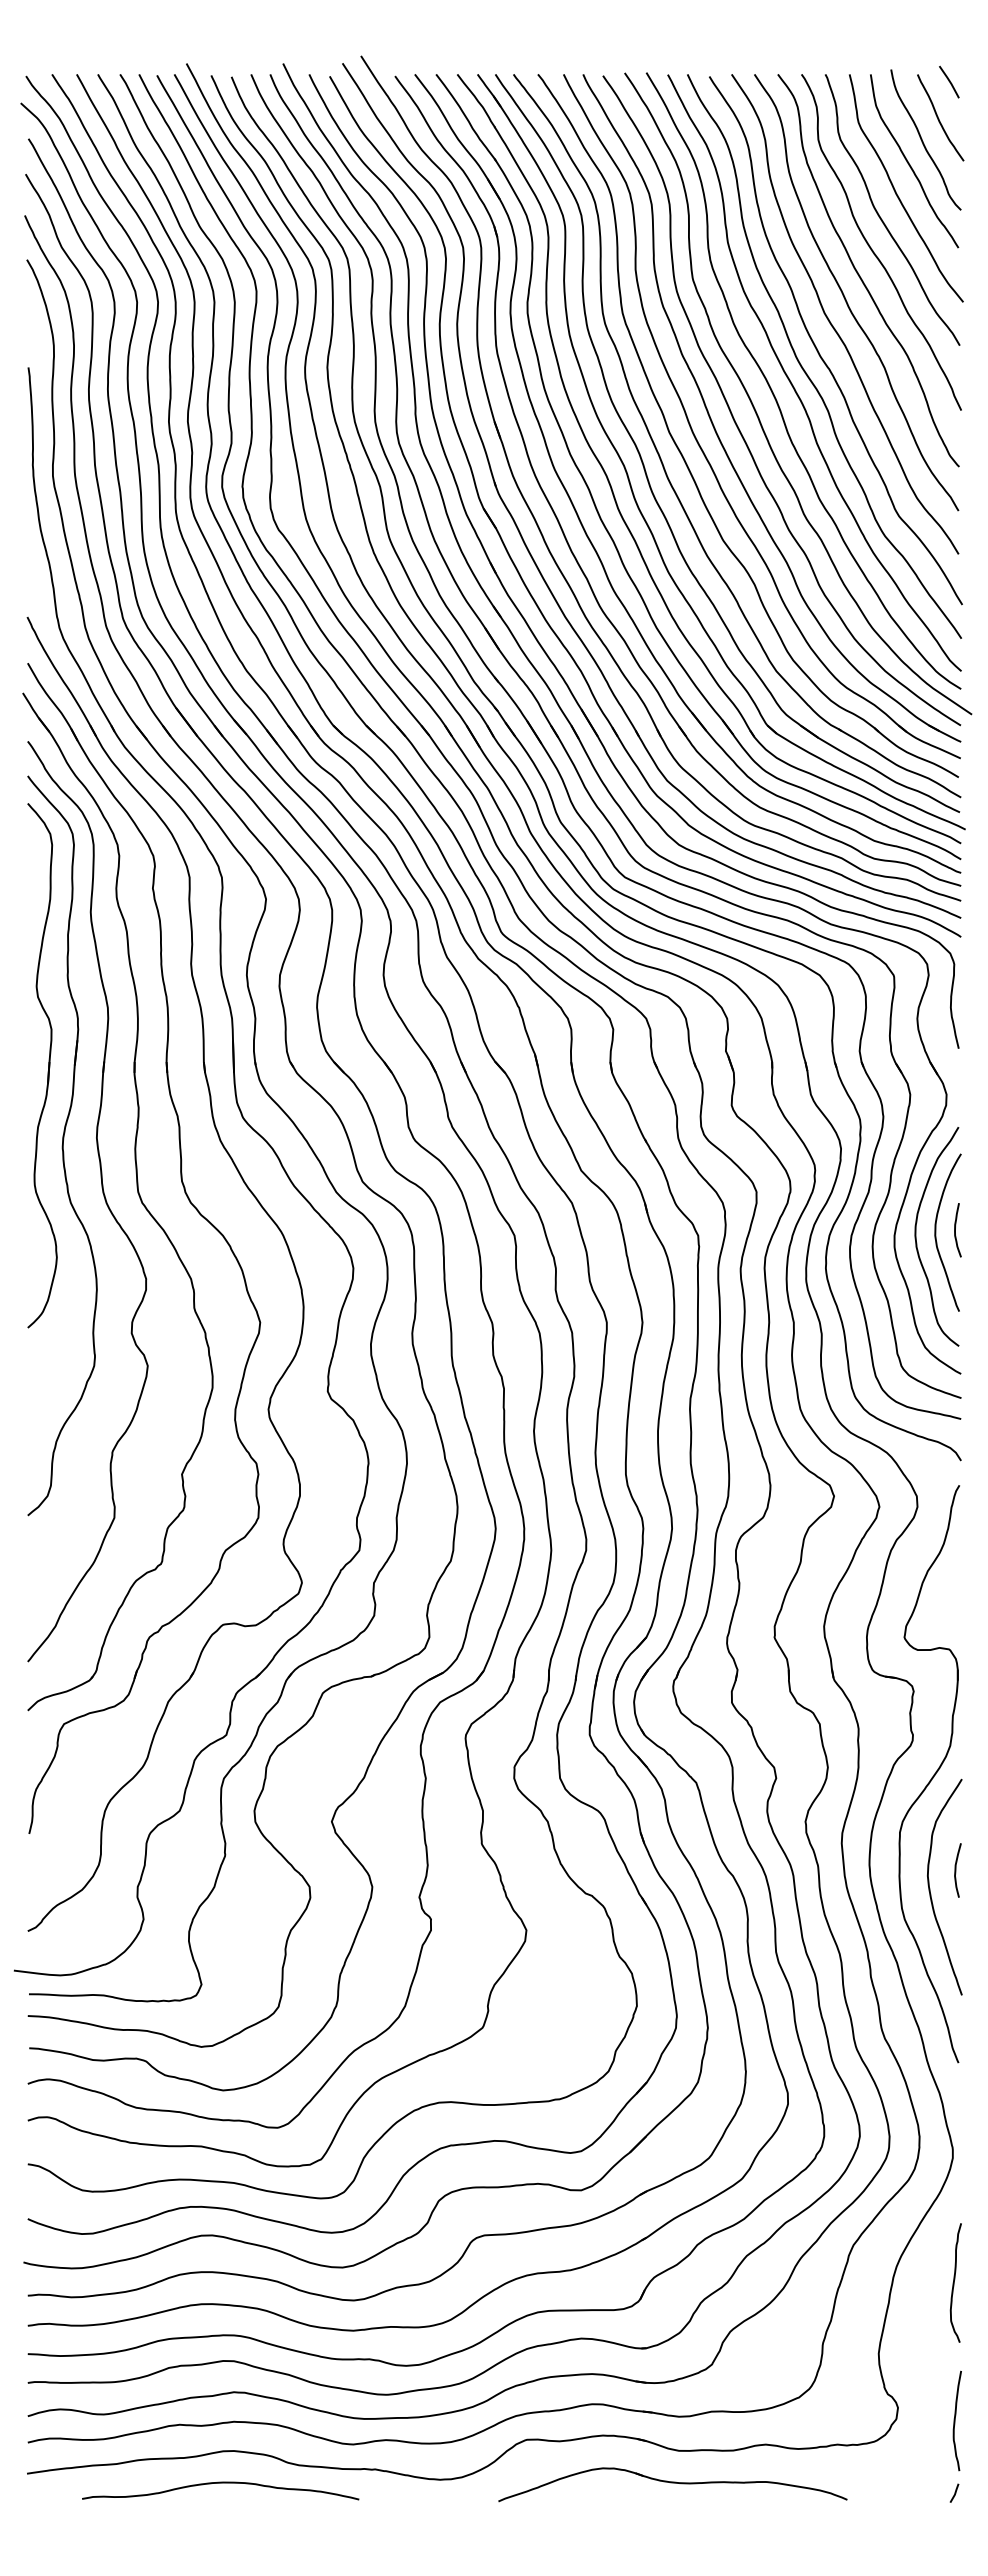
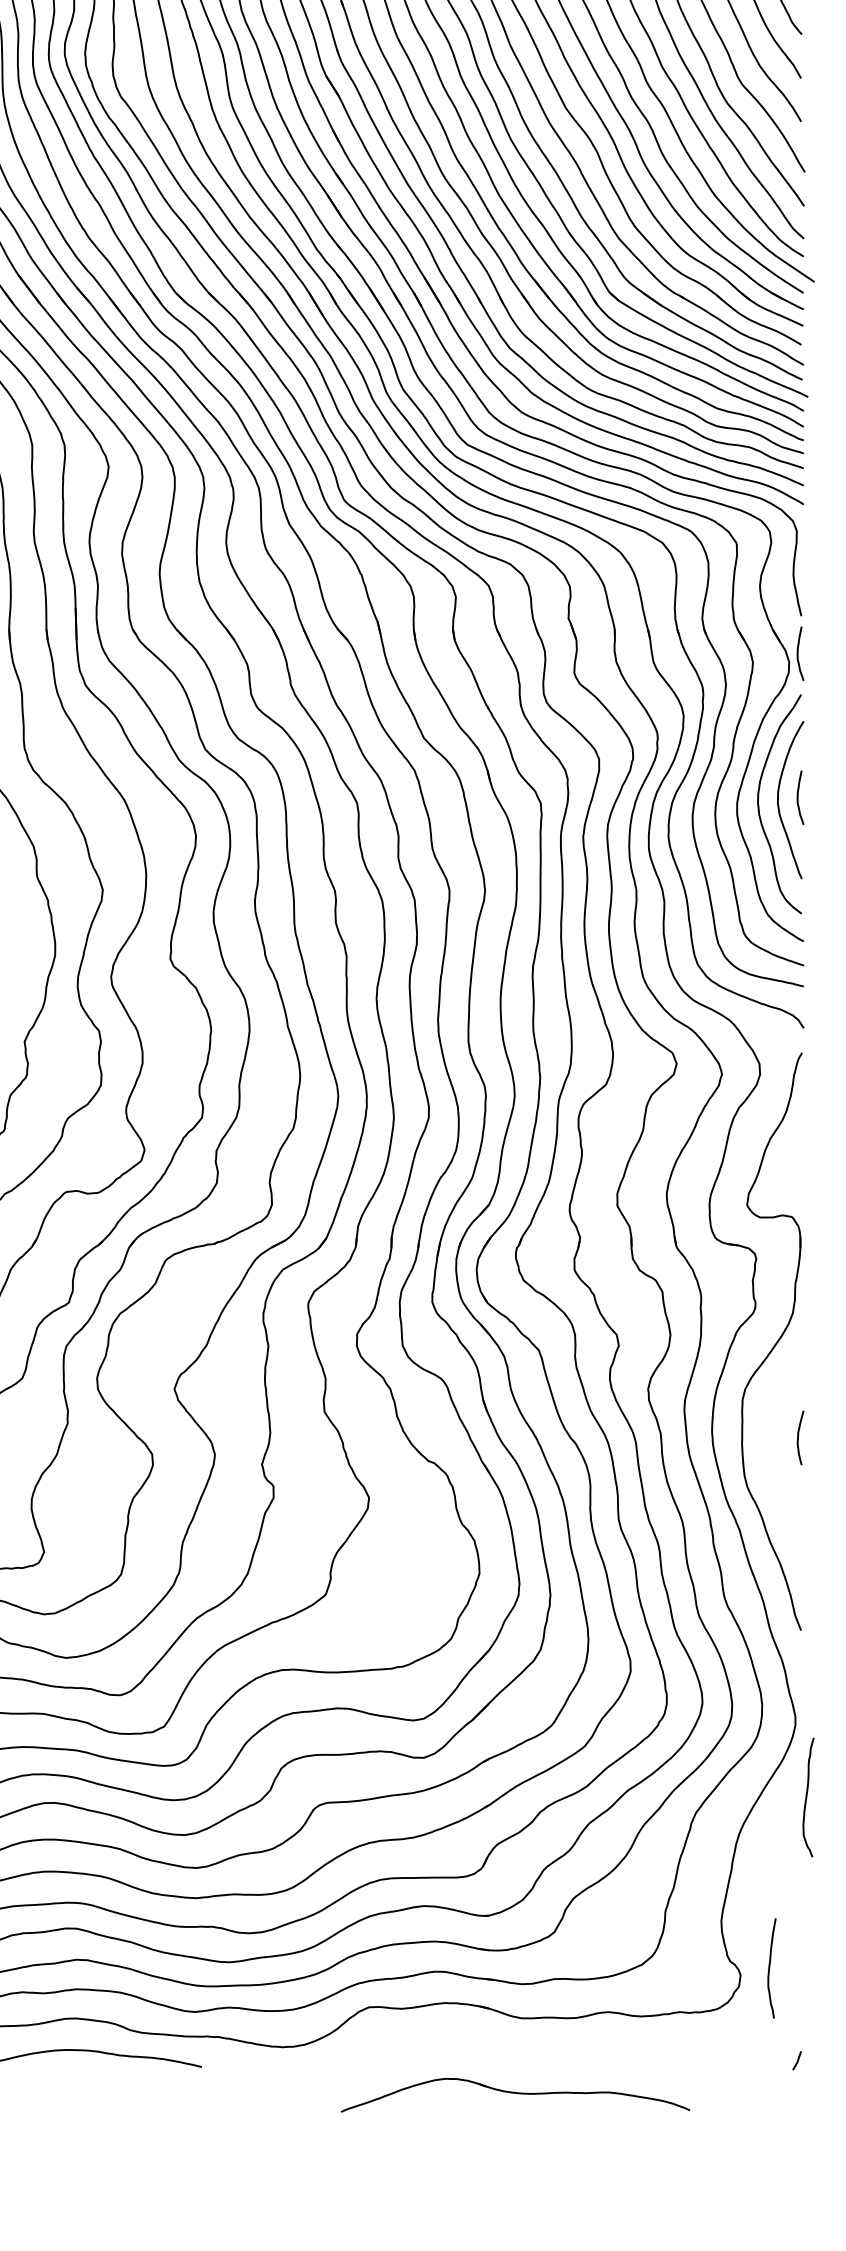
curve: (955, 1086) -> (798, 653), added
curve: (930, 1888) -> (773, 1455), removed
curve: (954, 2282) -> (807, 1796), moved
curve: (955, 2420) -> (770, 1967), moved
part: (672, 2484) -> (515, 2094), moved

